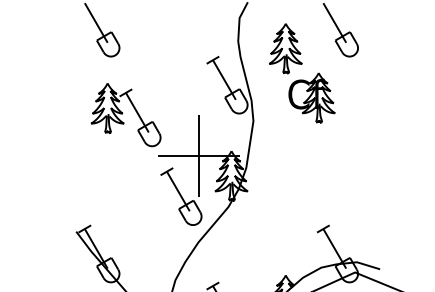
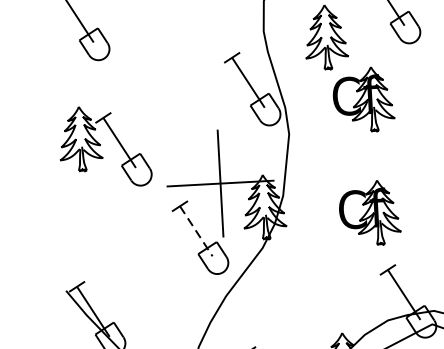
part: (125, 115) -> (104, 147), moved
part: (311, 184) -> (369, 212), added
line: (178, 191) -> (196, 231), solid -> dashed

